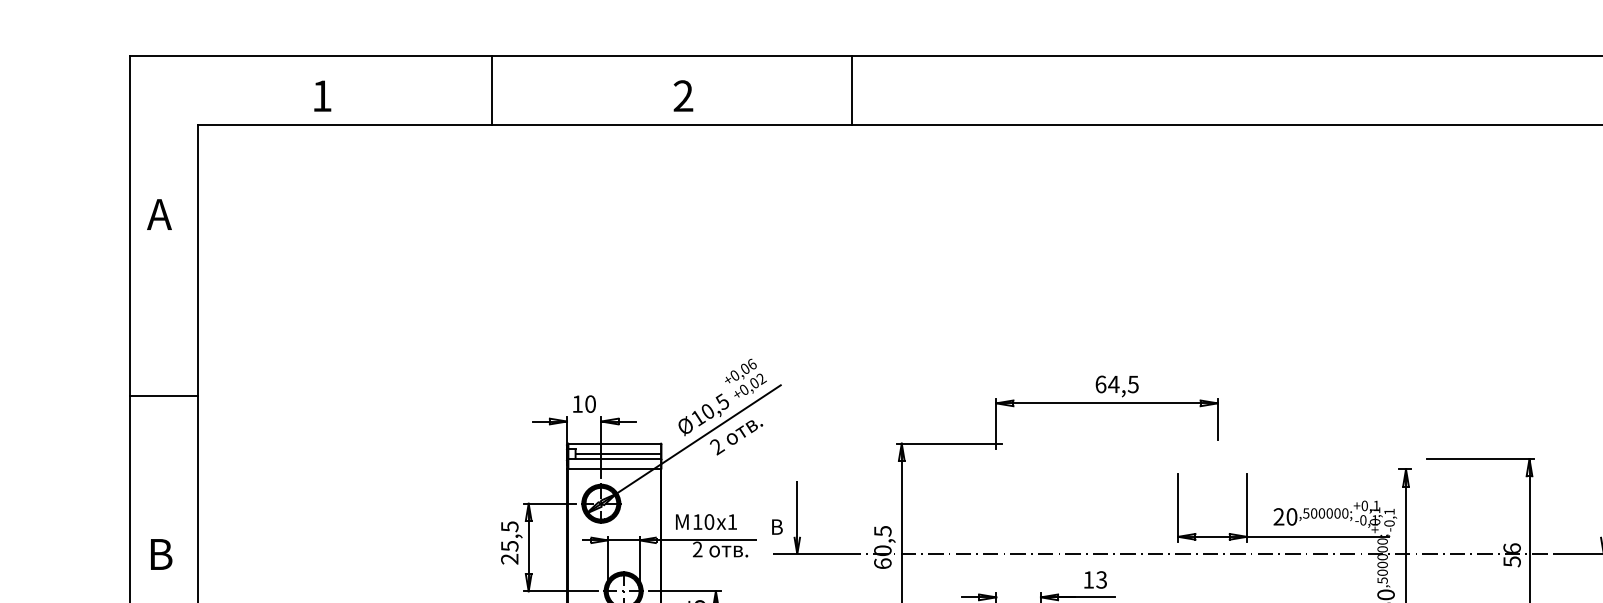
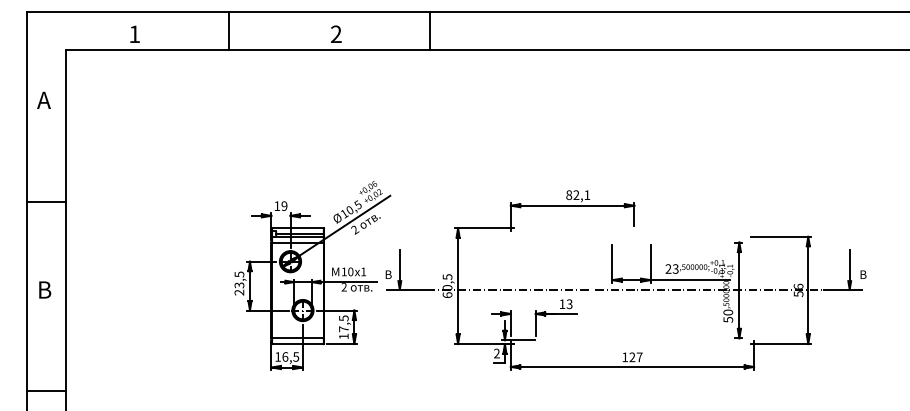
text: (1117, 385) -> (578, 195), 64,5 -> 82,1
text: (590, 402) -> (284, 205), 10 -> 19
text: (1291, 515) -> (675, 268), 20 -> 23
text: (508, 544) -> (238, 284), 25,5 -> 23,5

